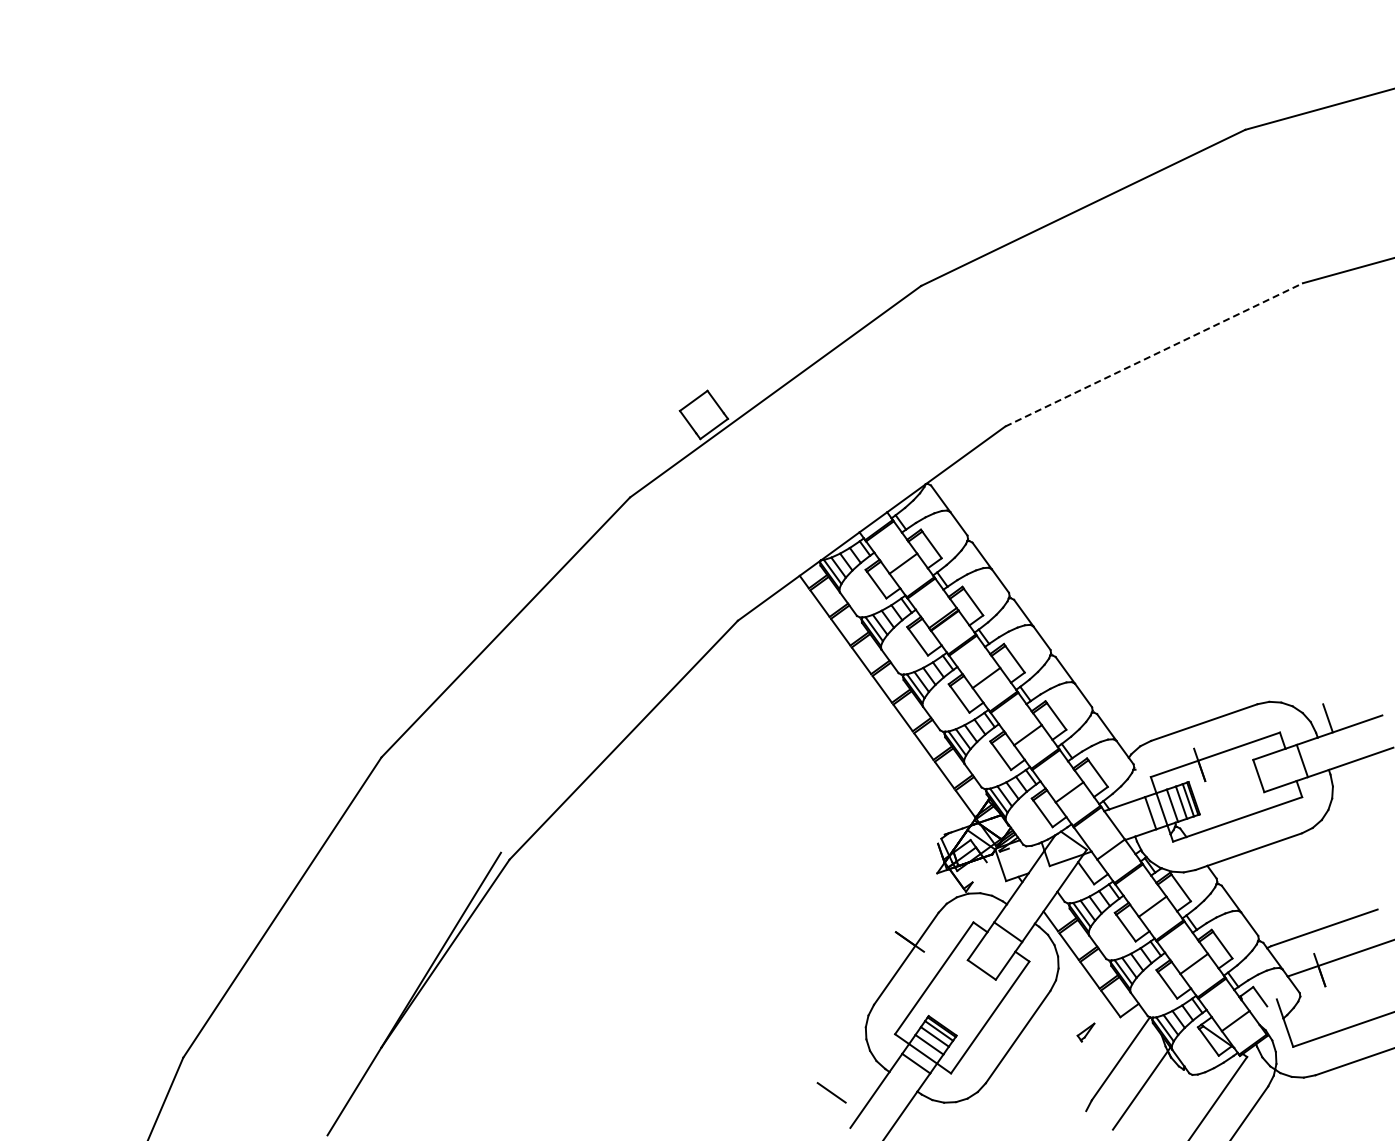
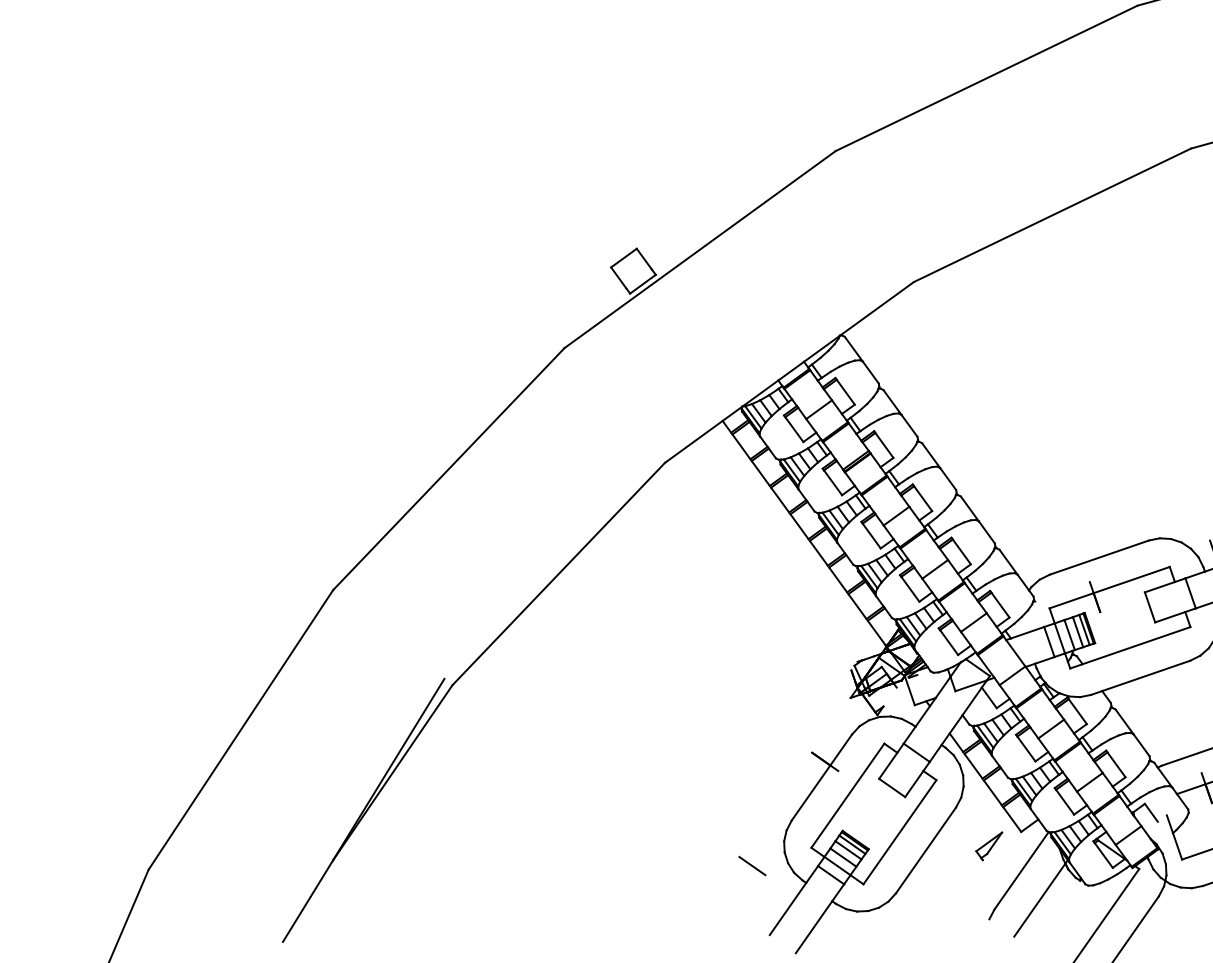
line: (1154, 354) -> (1052, 214), dashed -> solid
part: (1085, 1032) -> (988, 846), size x1.67
line: (831, 1092) -> (752, 865), moved

